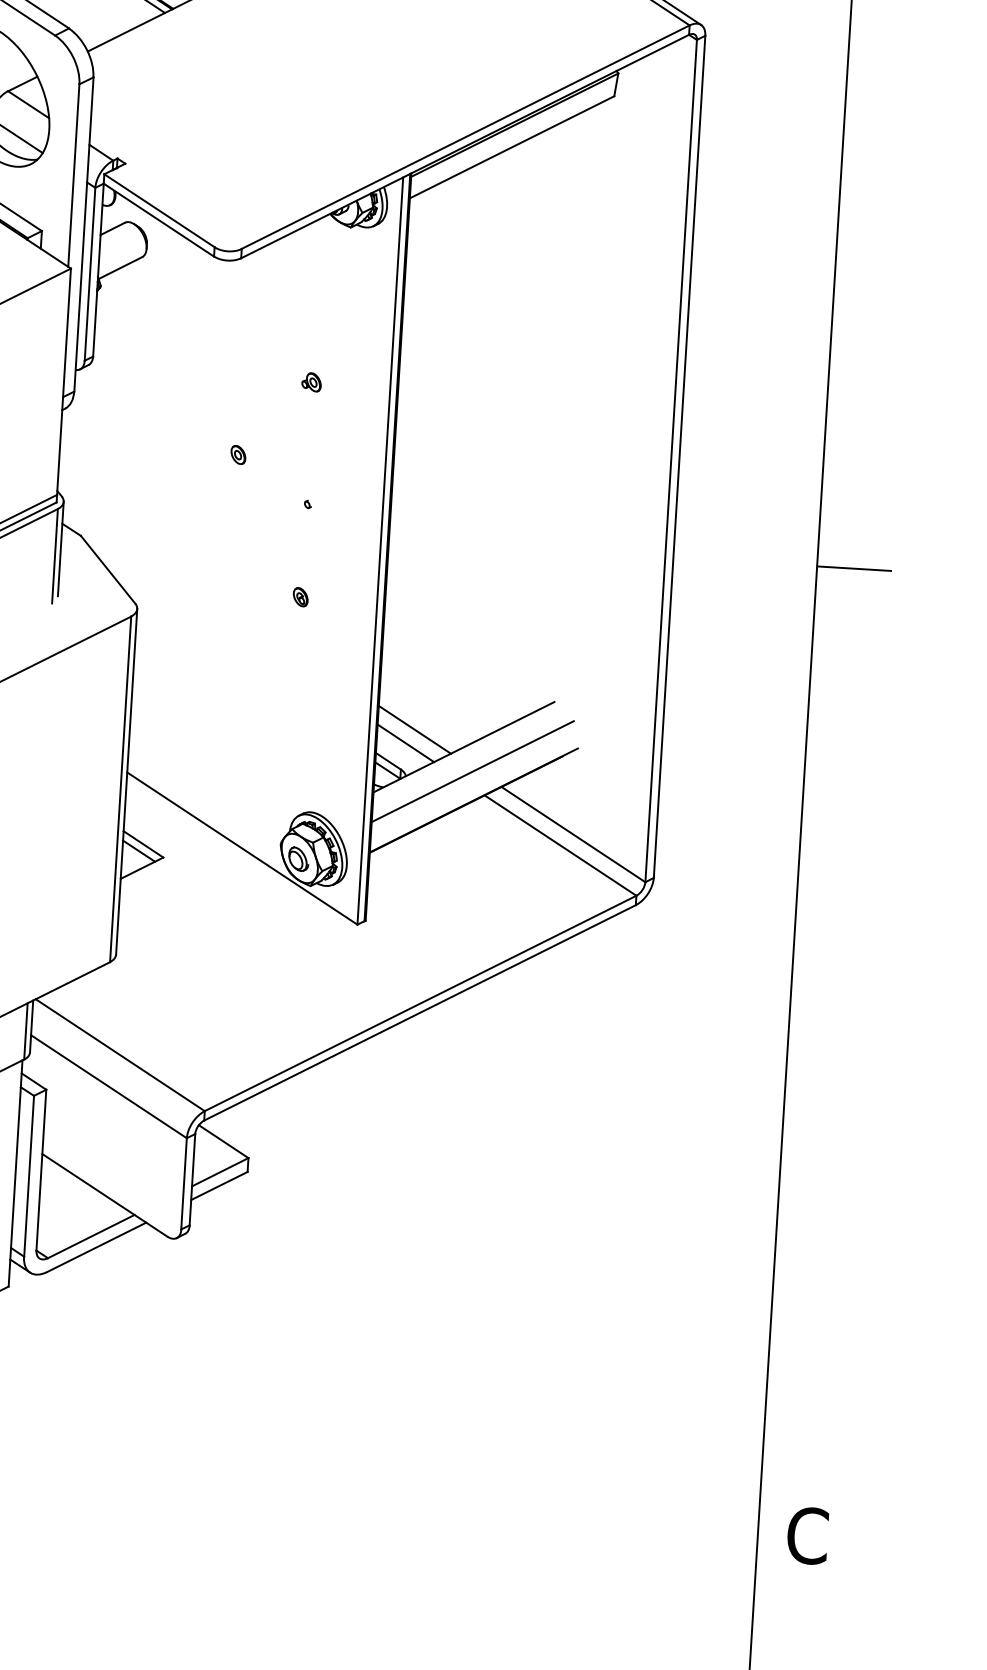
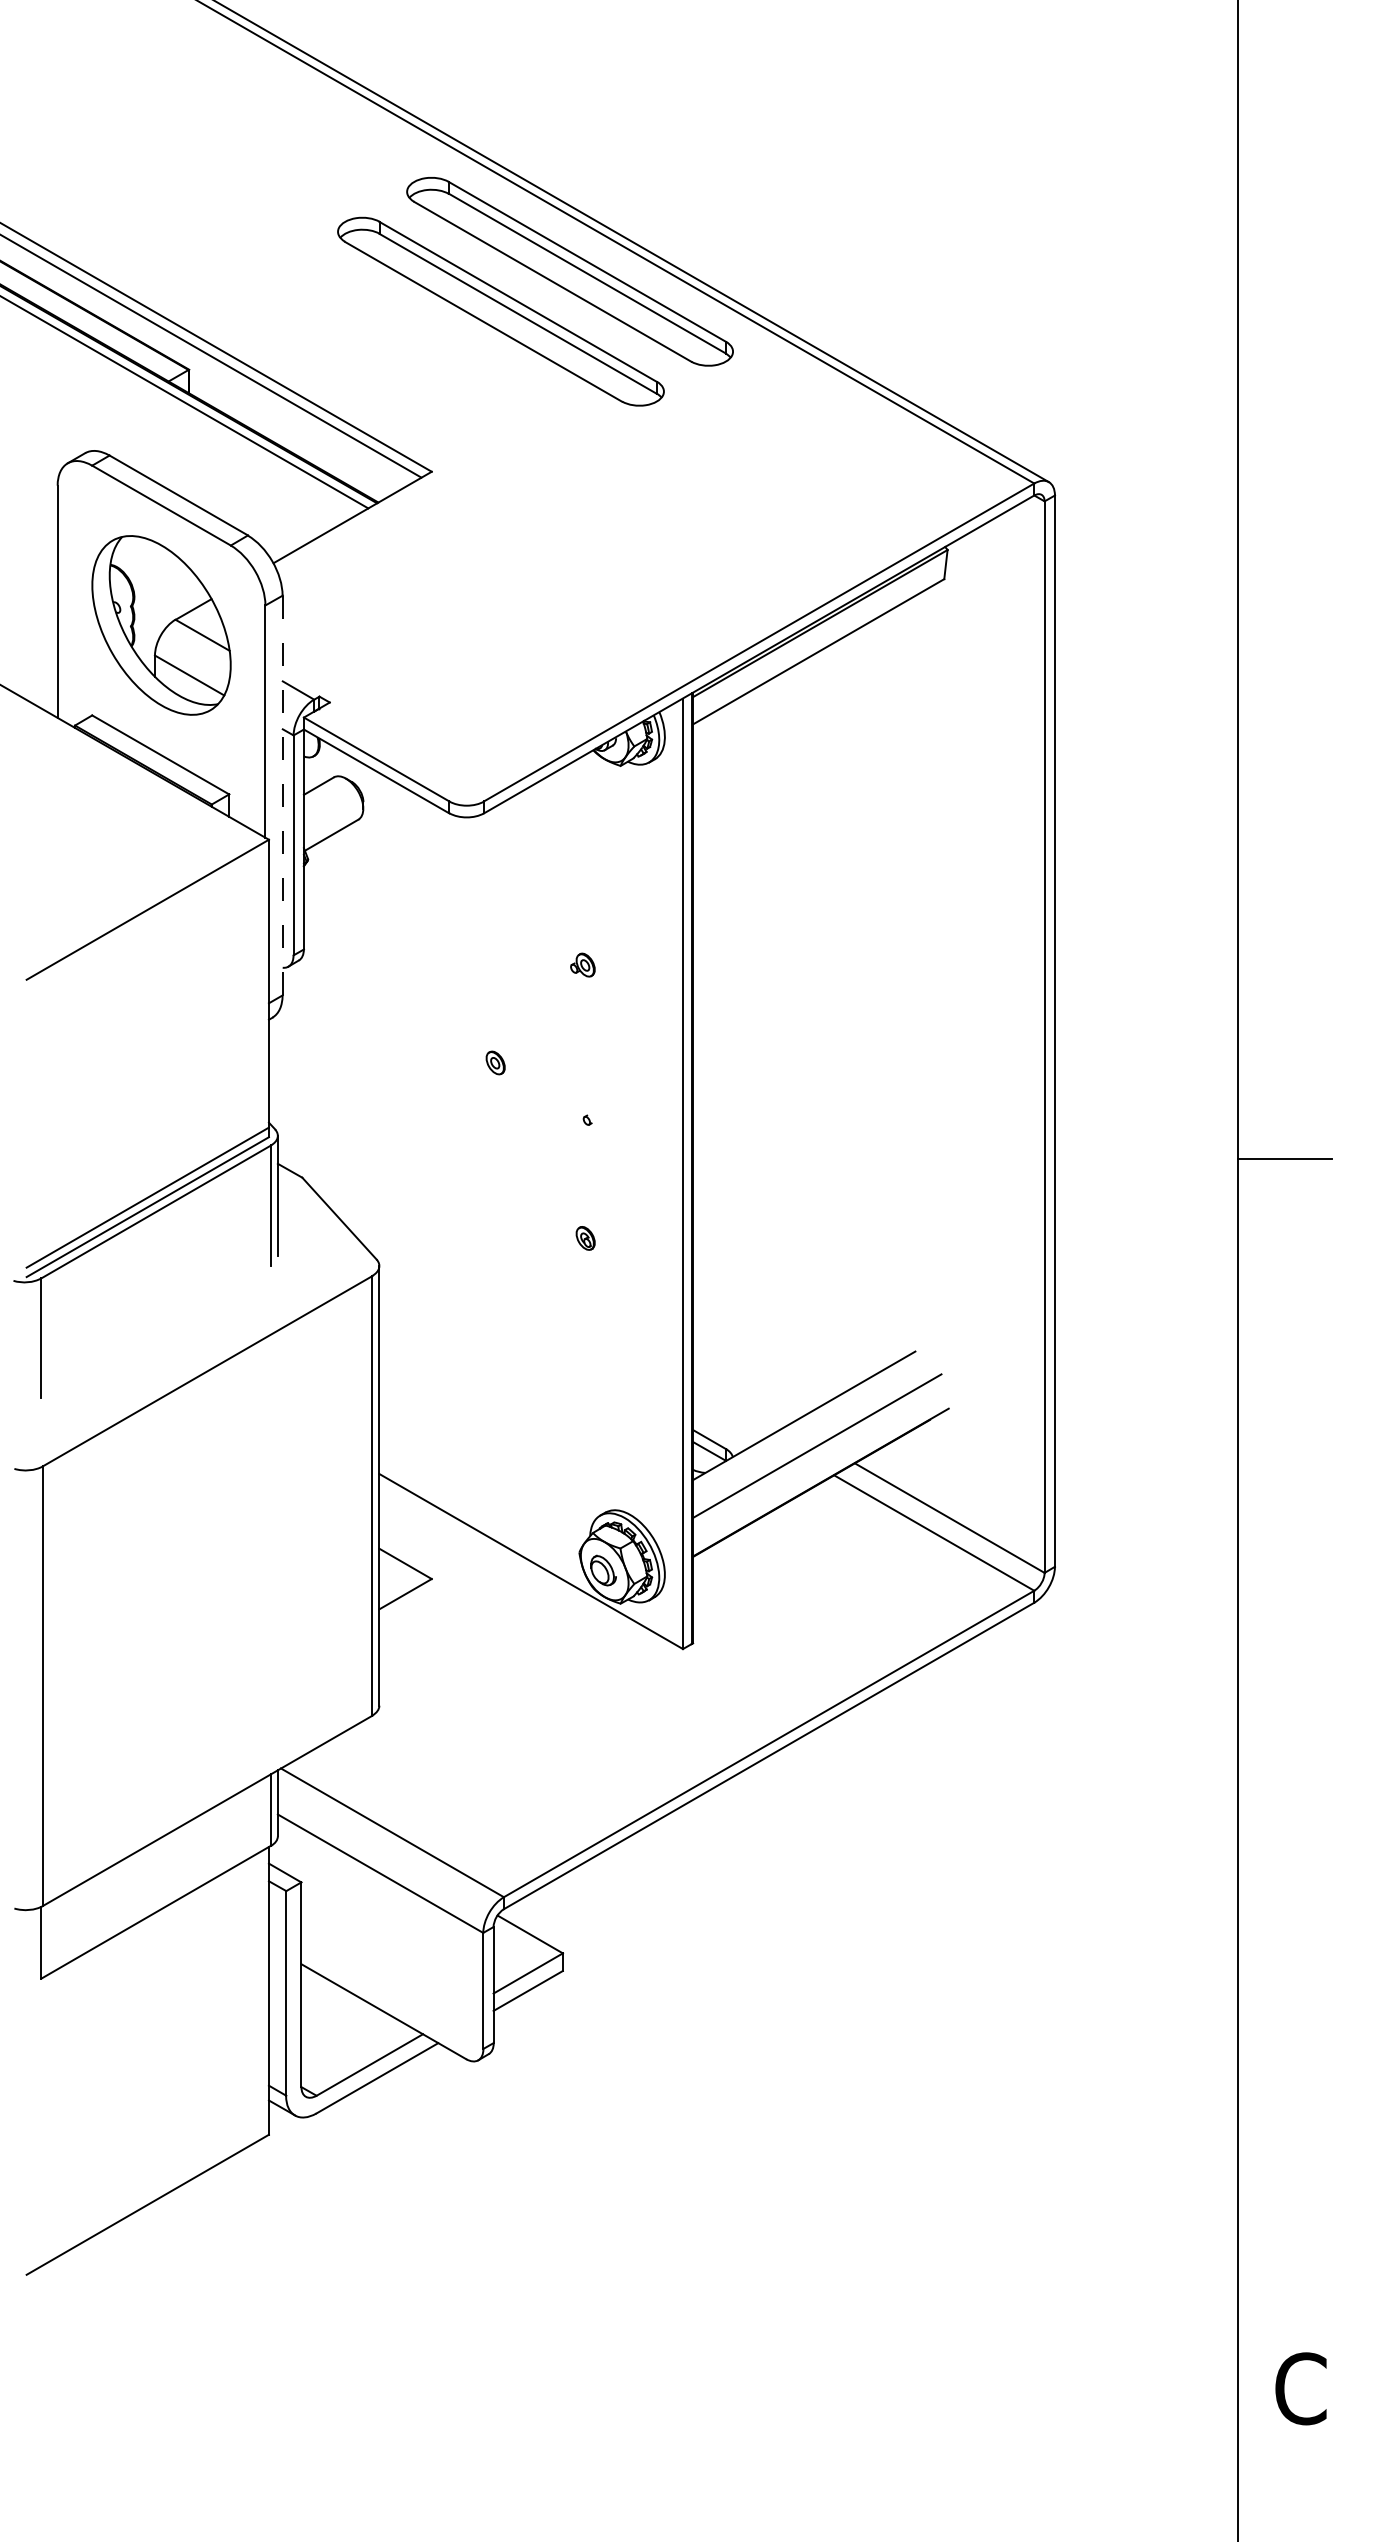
line: (83, 234) -> (282, 795), solid -> dashed
line: (414, 729) -> (740, 1397), removed
line: (406, 743) -> (730, 1415), removed
line: (139, 850) -> (400, 1572), removed

